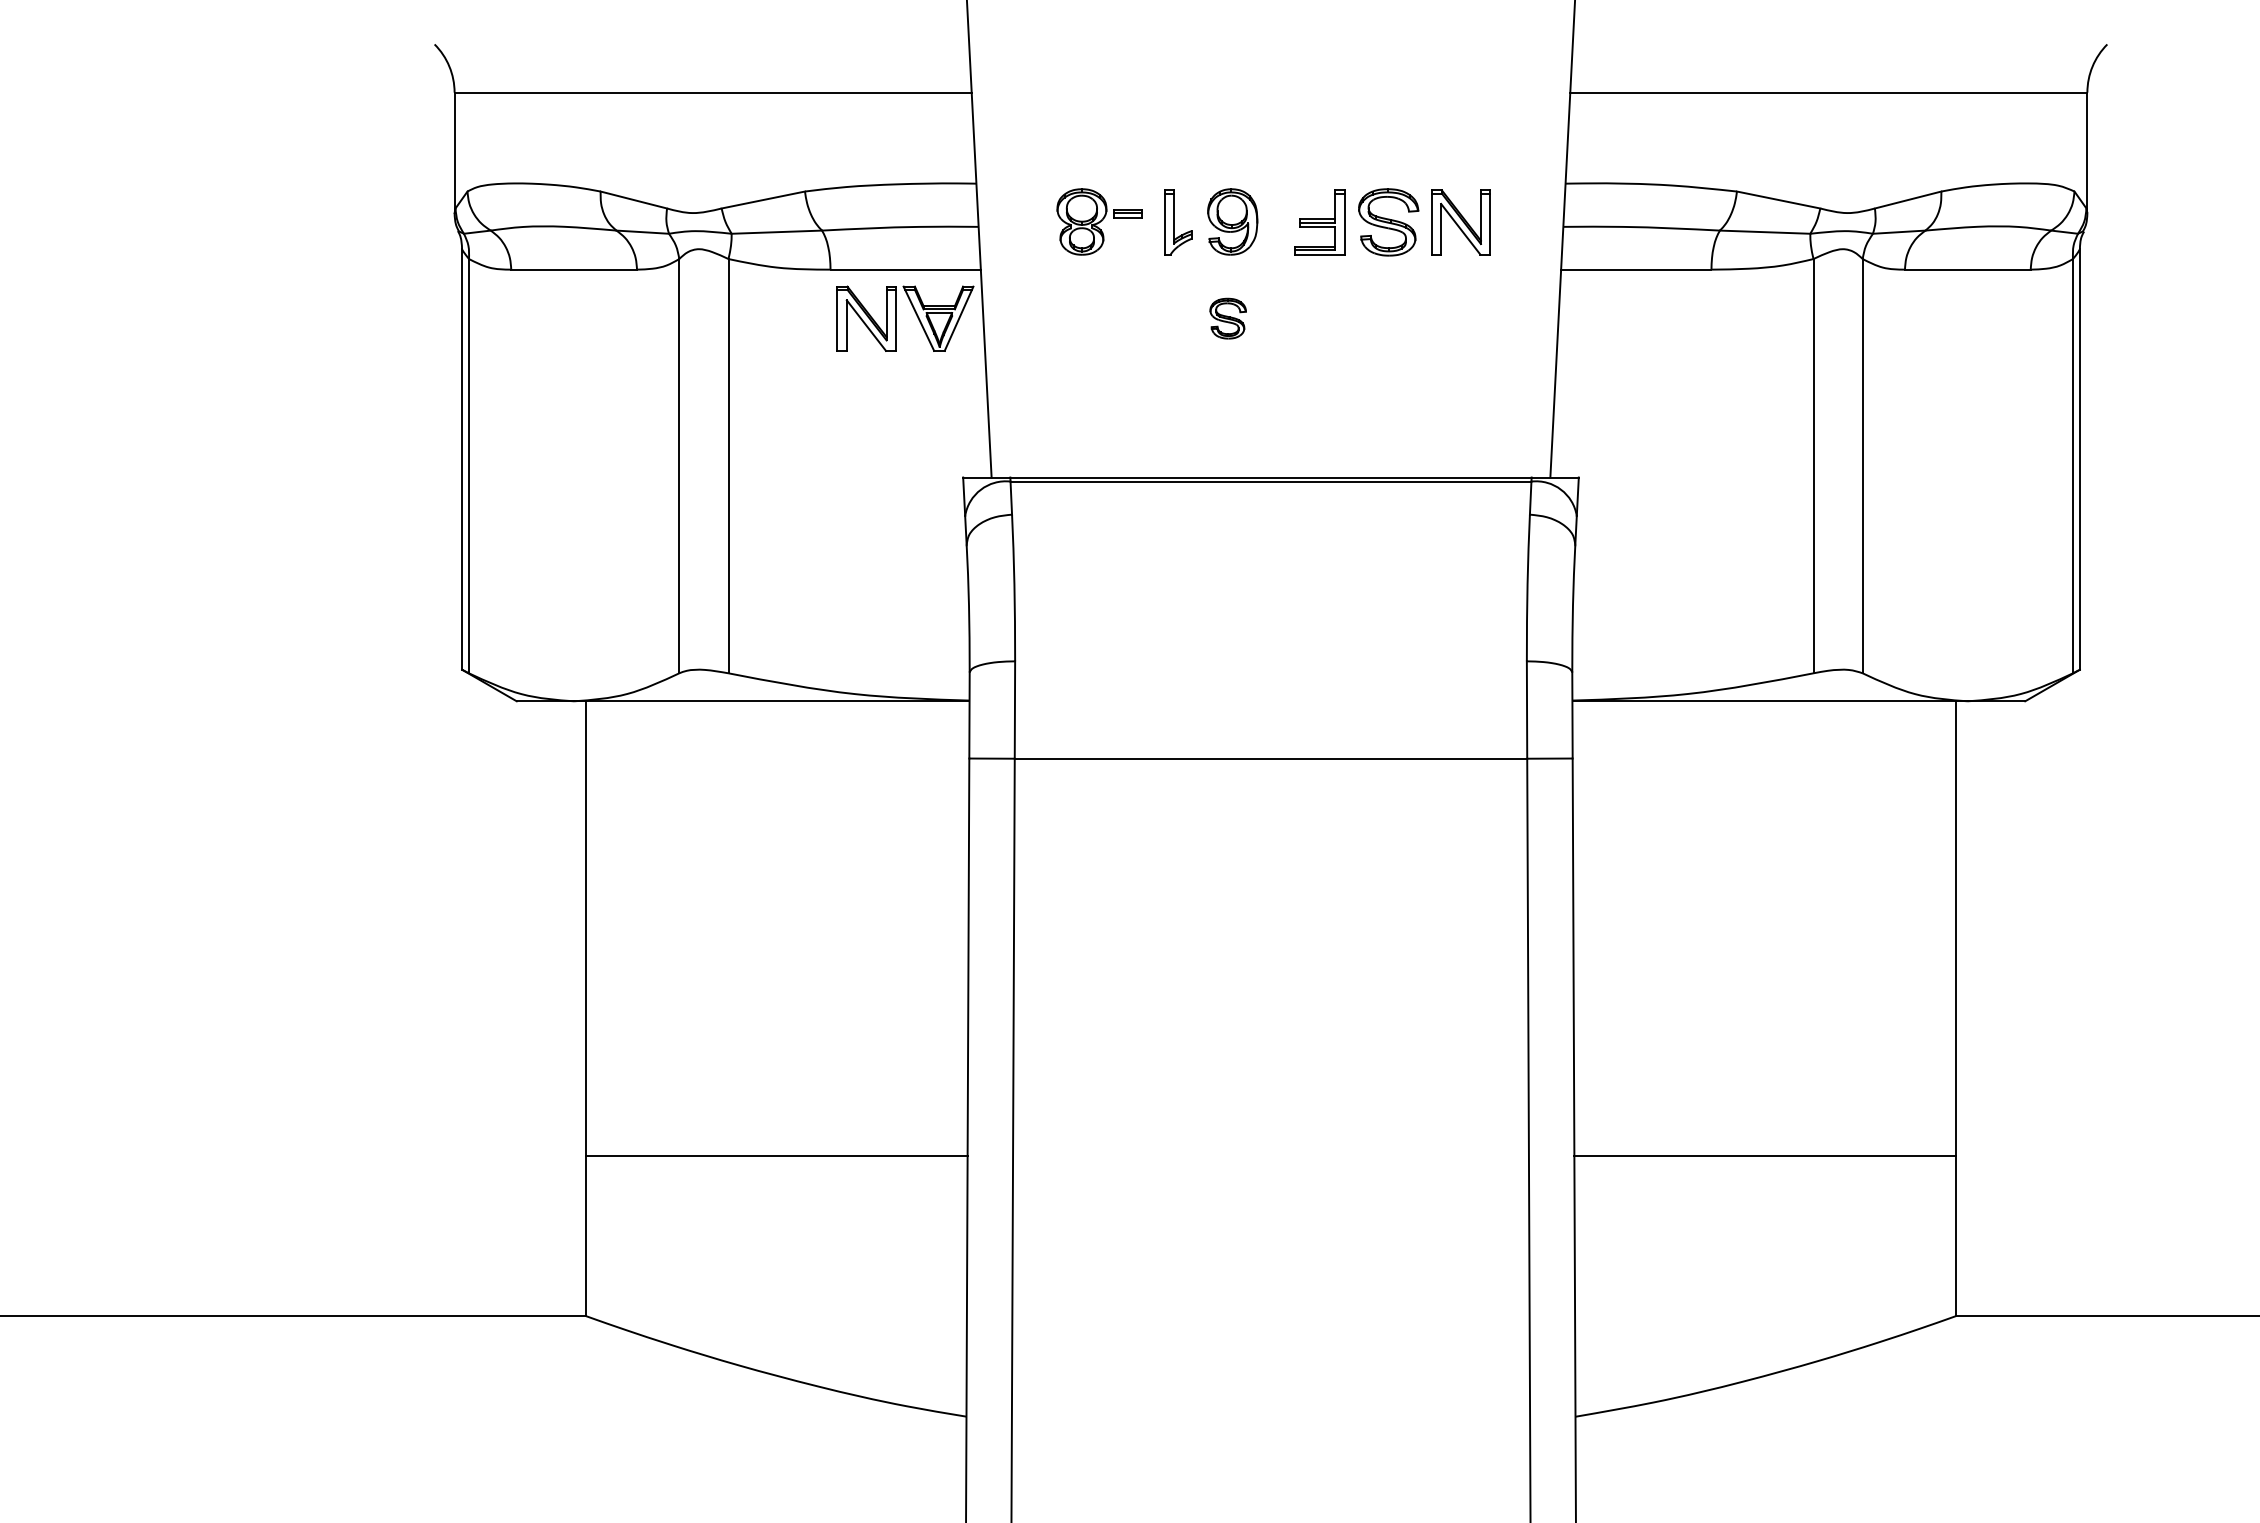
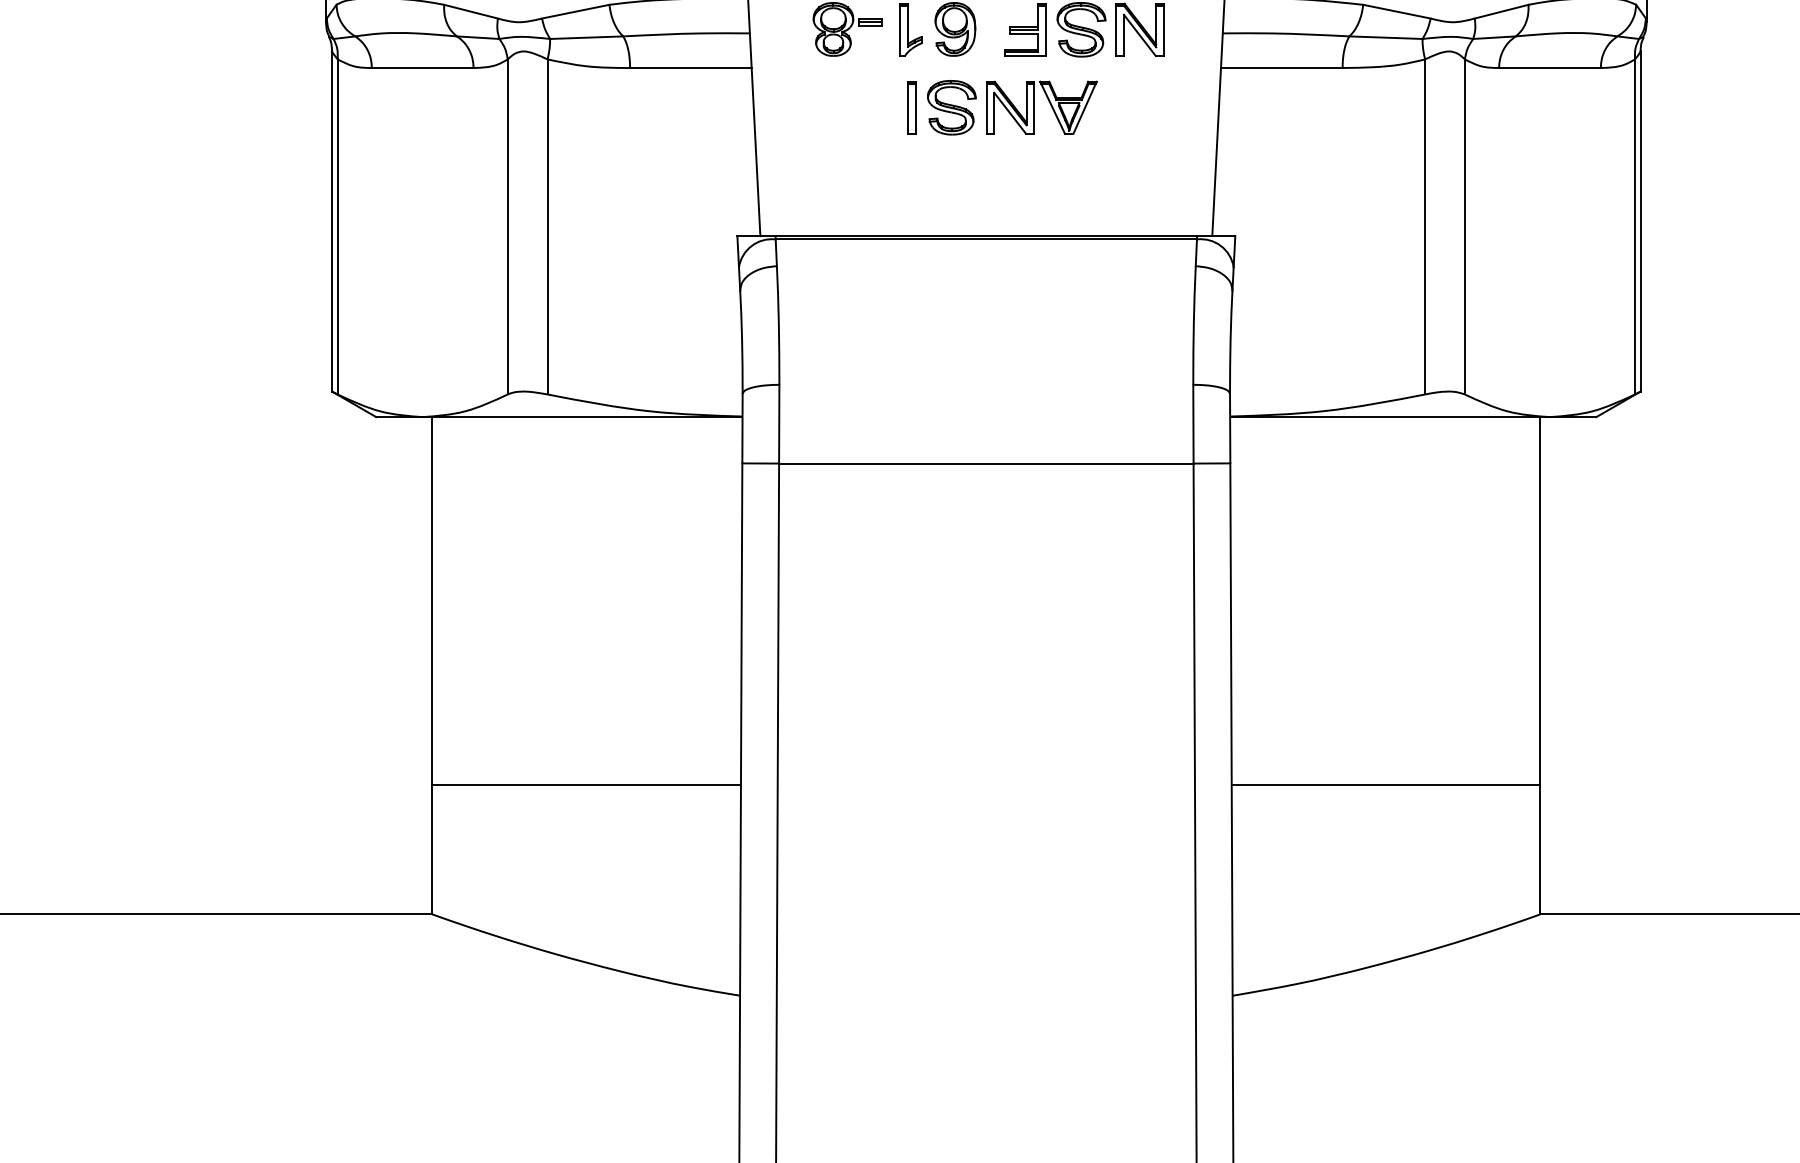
part: (896, 318) -> (1034, 107), moved
part: (1178, 318) -> (911, 107), added
part: (1227, 318) -> (951, 107), size x1.67

